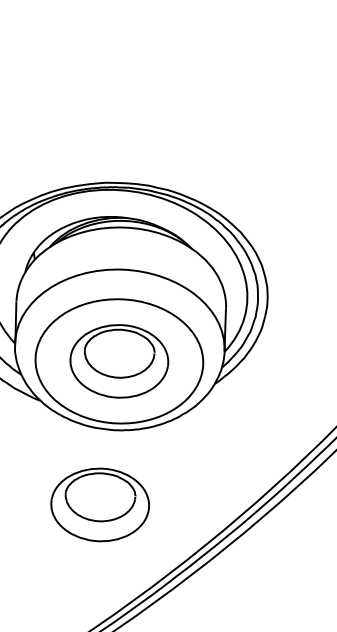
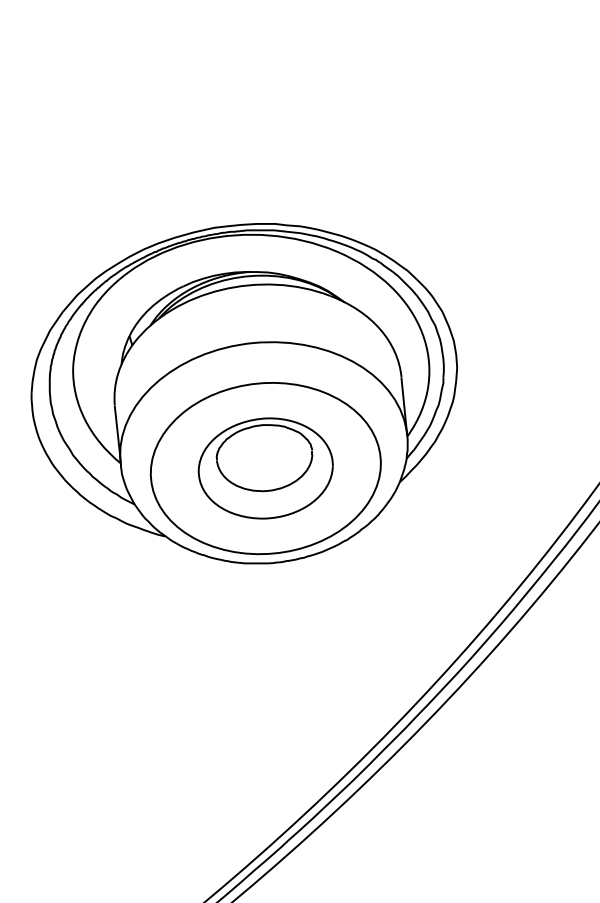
part: (99, 504) -> (265, 667), removed

